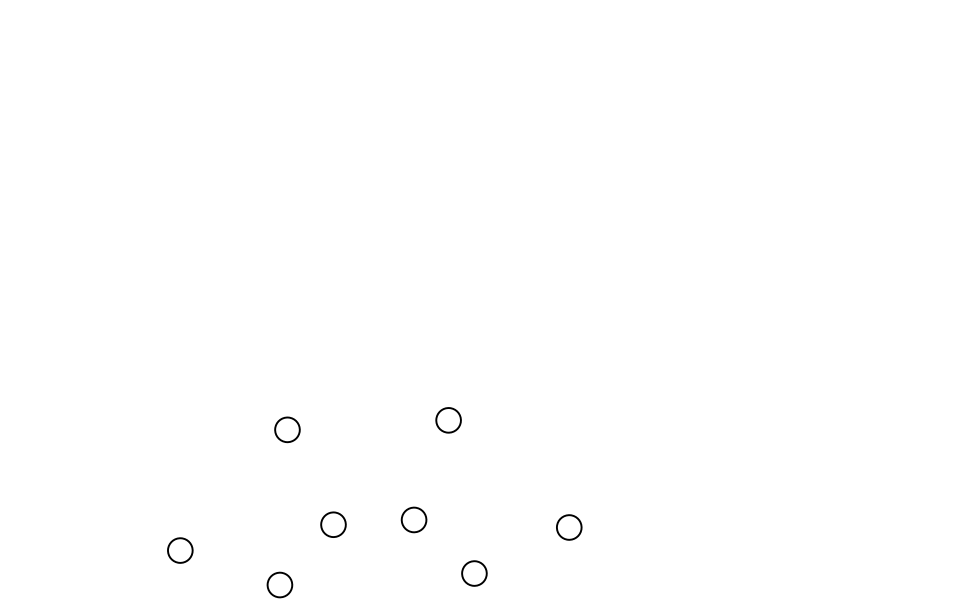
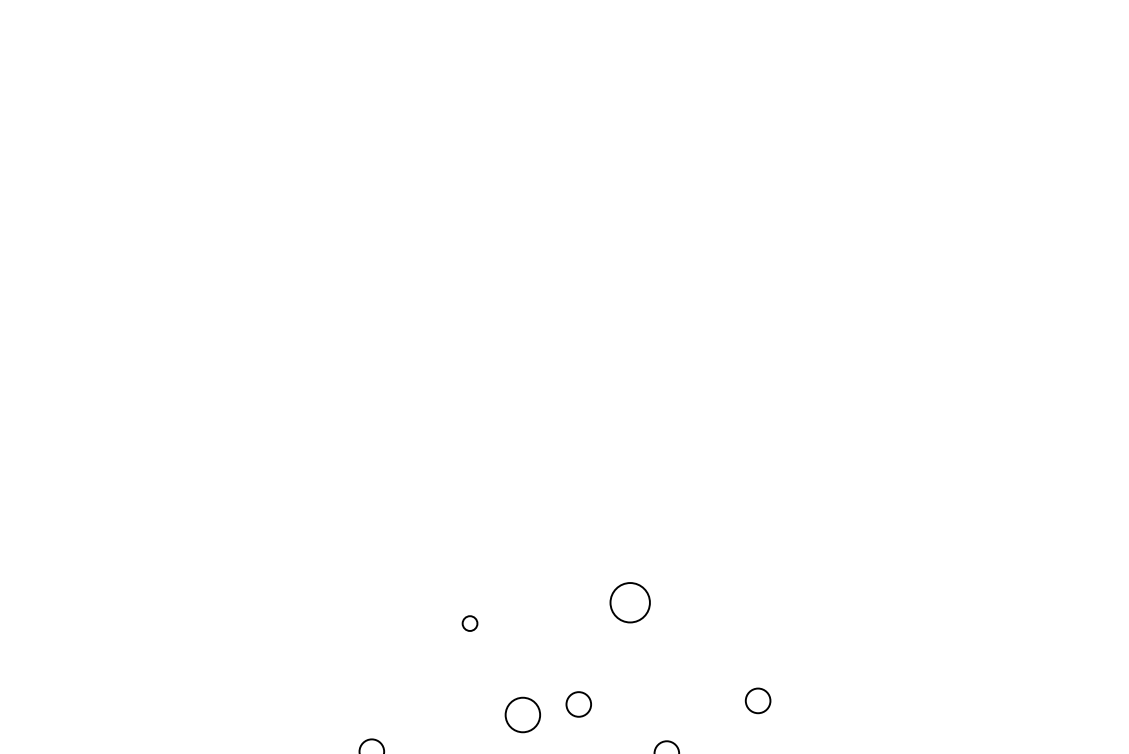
circle: (447, 420) -> (629, 602), size x1.6
circle: (286, 429) -> (469, 623), size x0.6
circle: (413, 519) -> (578, 704), moved
circle: (333, 524) -> (522, 714), size x1.4

